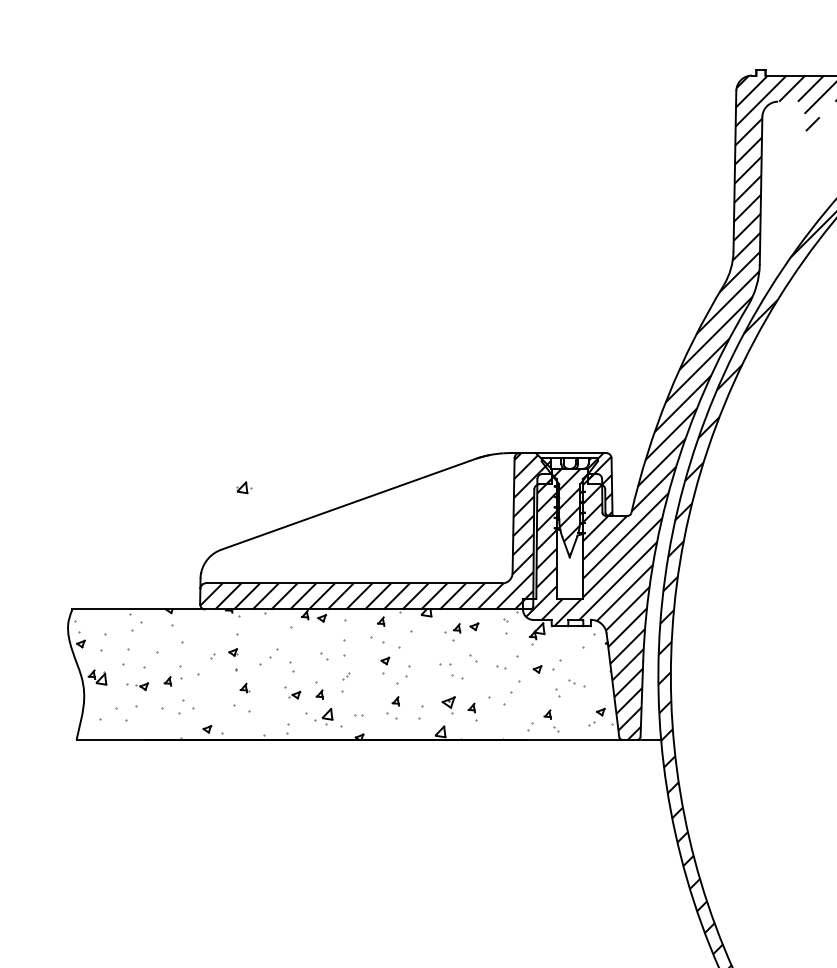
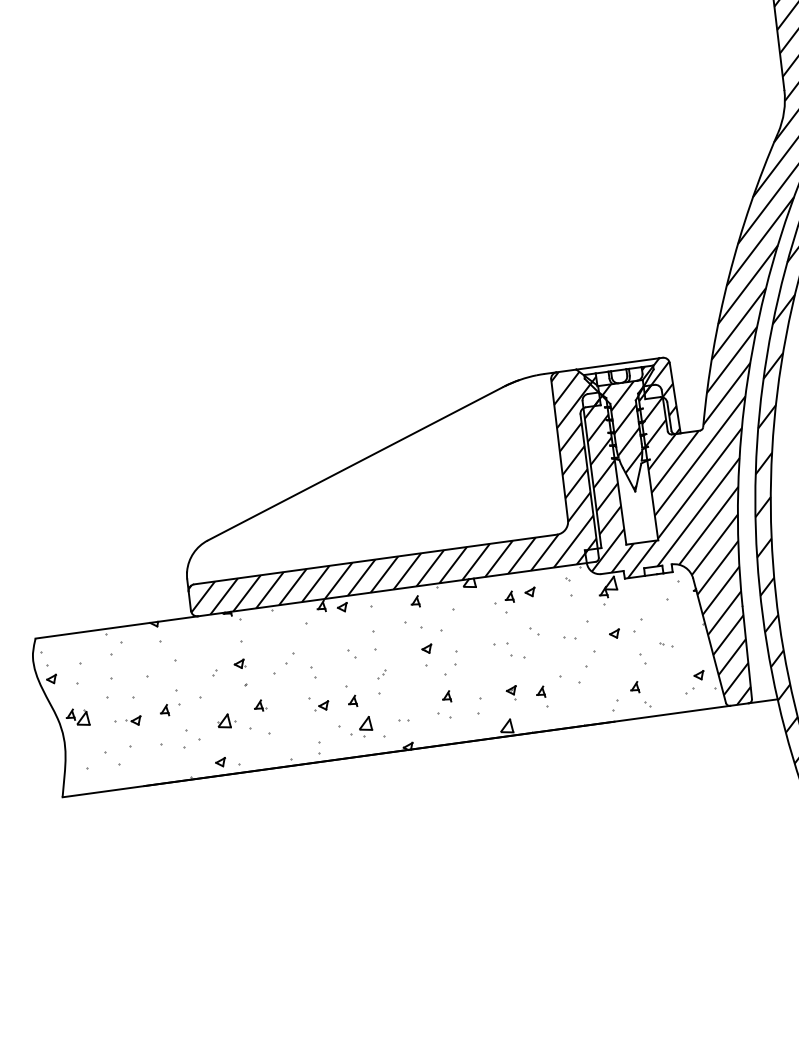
part: (244, 487) -> (226, 720), moved
part: (577, 683) -> (665, 644), size x0.62
part: (448, 705) -> (511, 693), size x0.62

